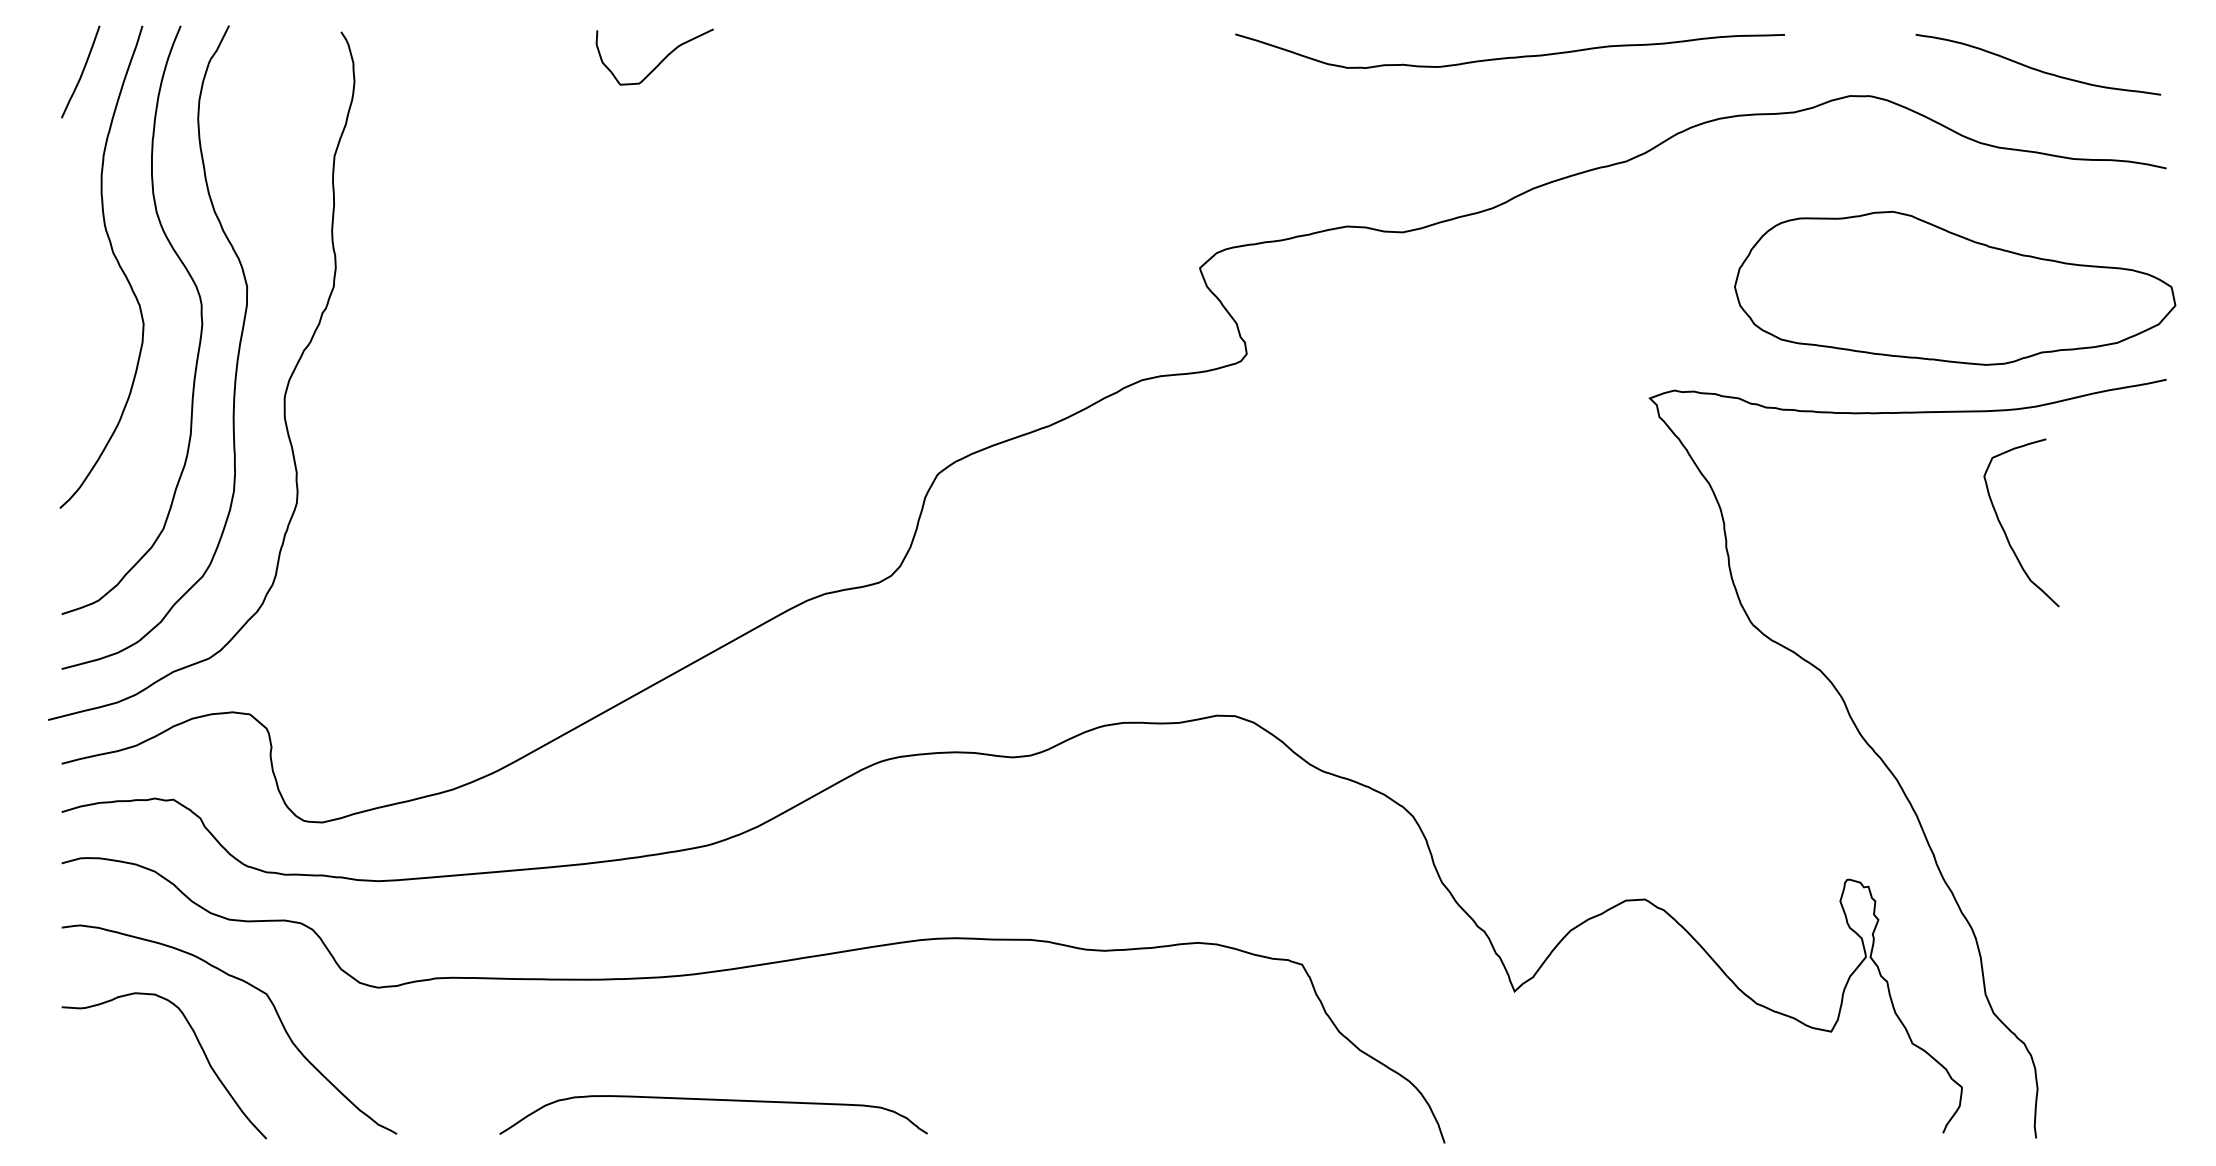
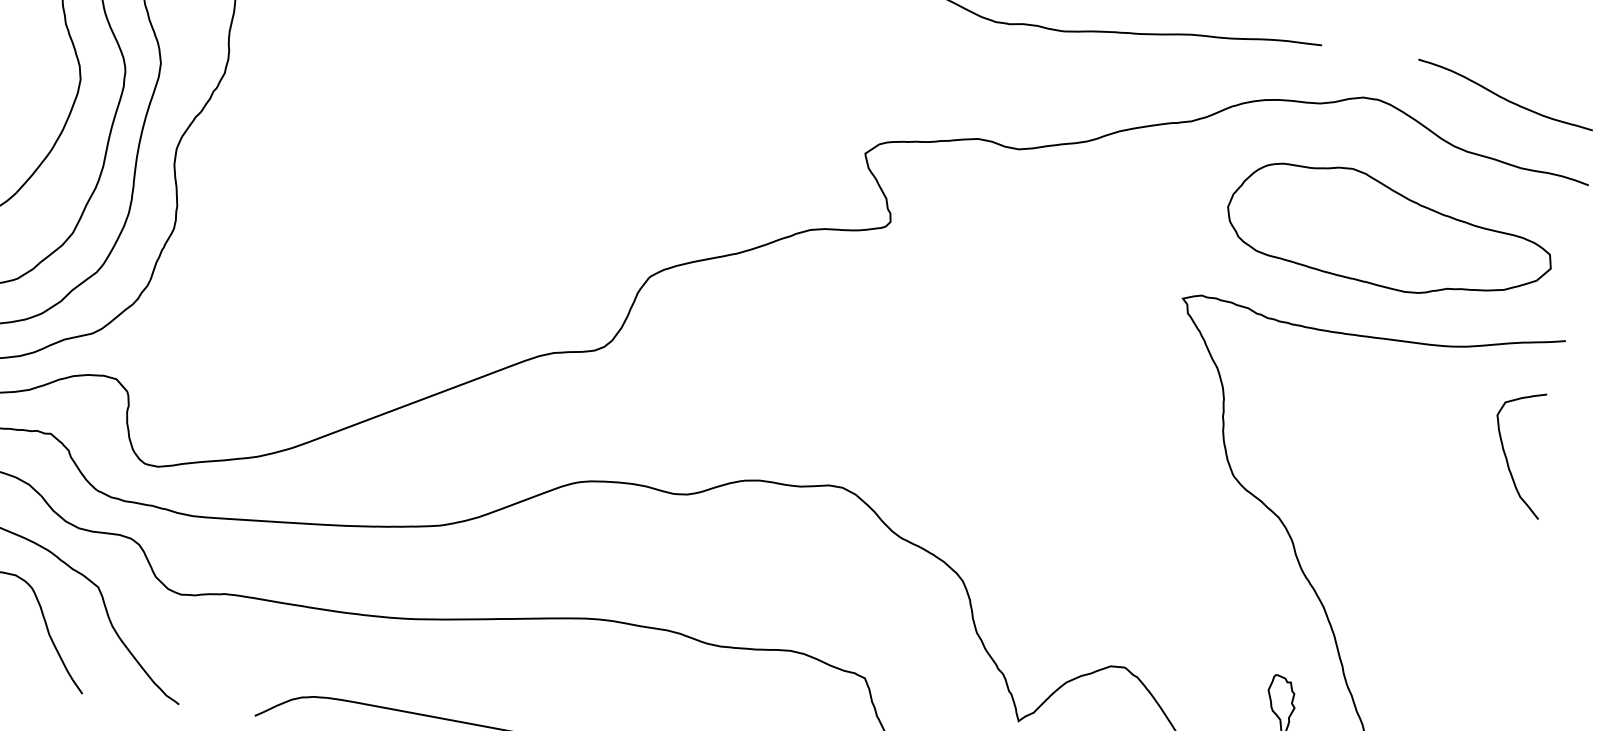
part: (1955, 288) -> (1390, 232), moved
curve: (2005, 531) -> (1507, 458), moved

